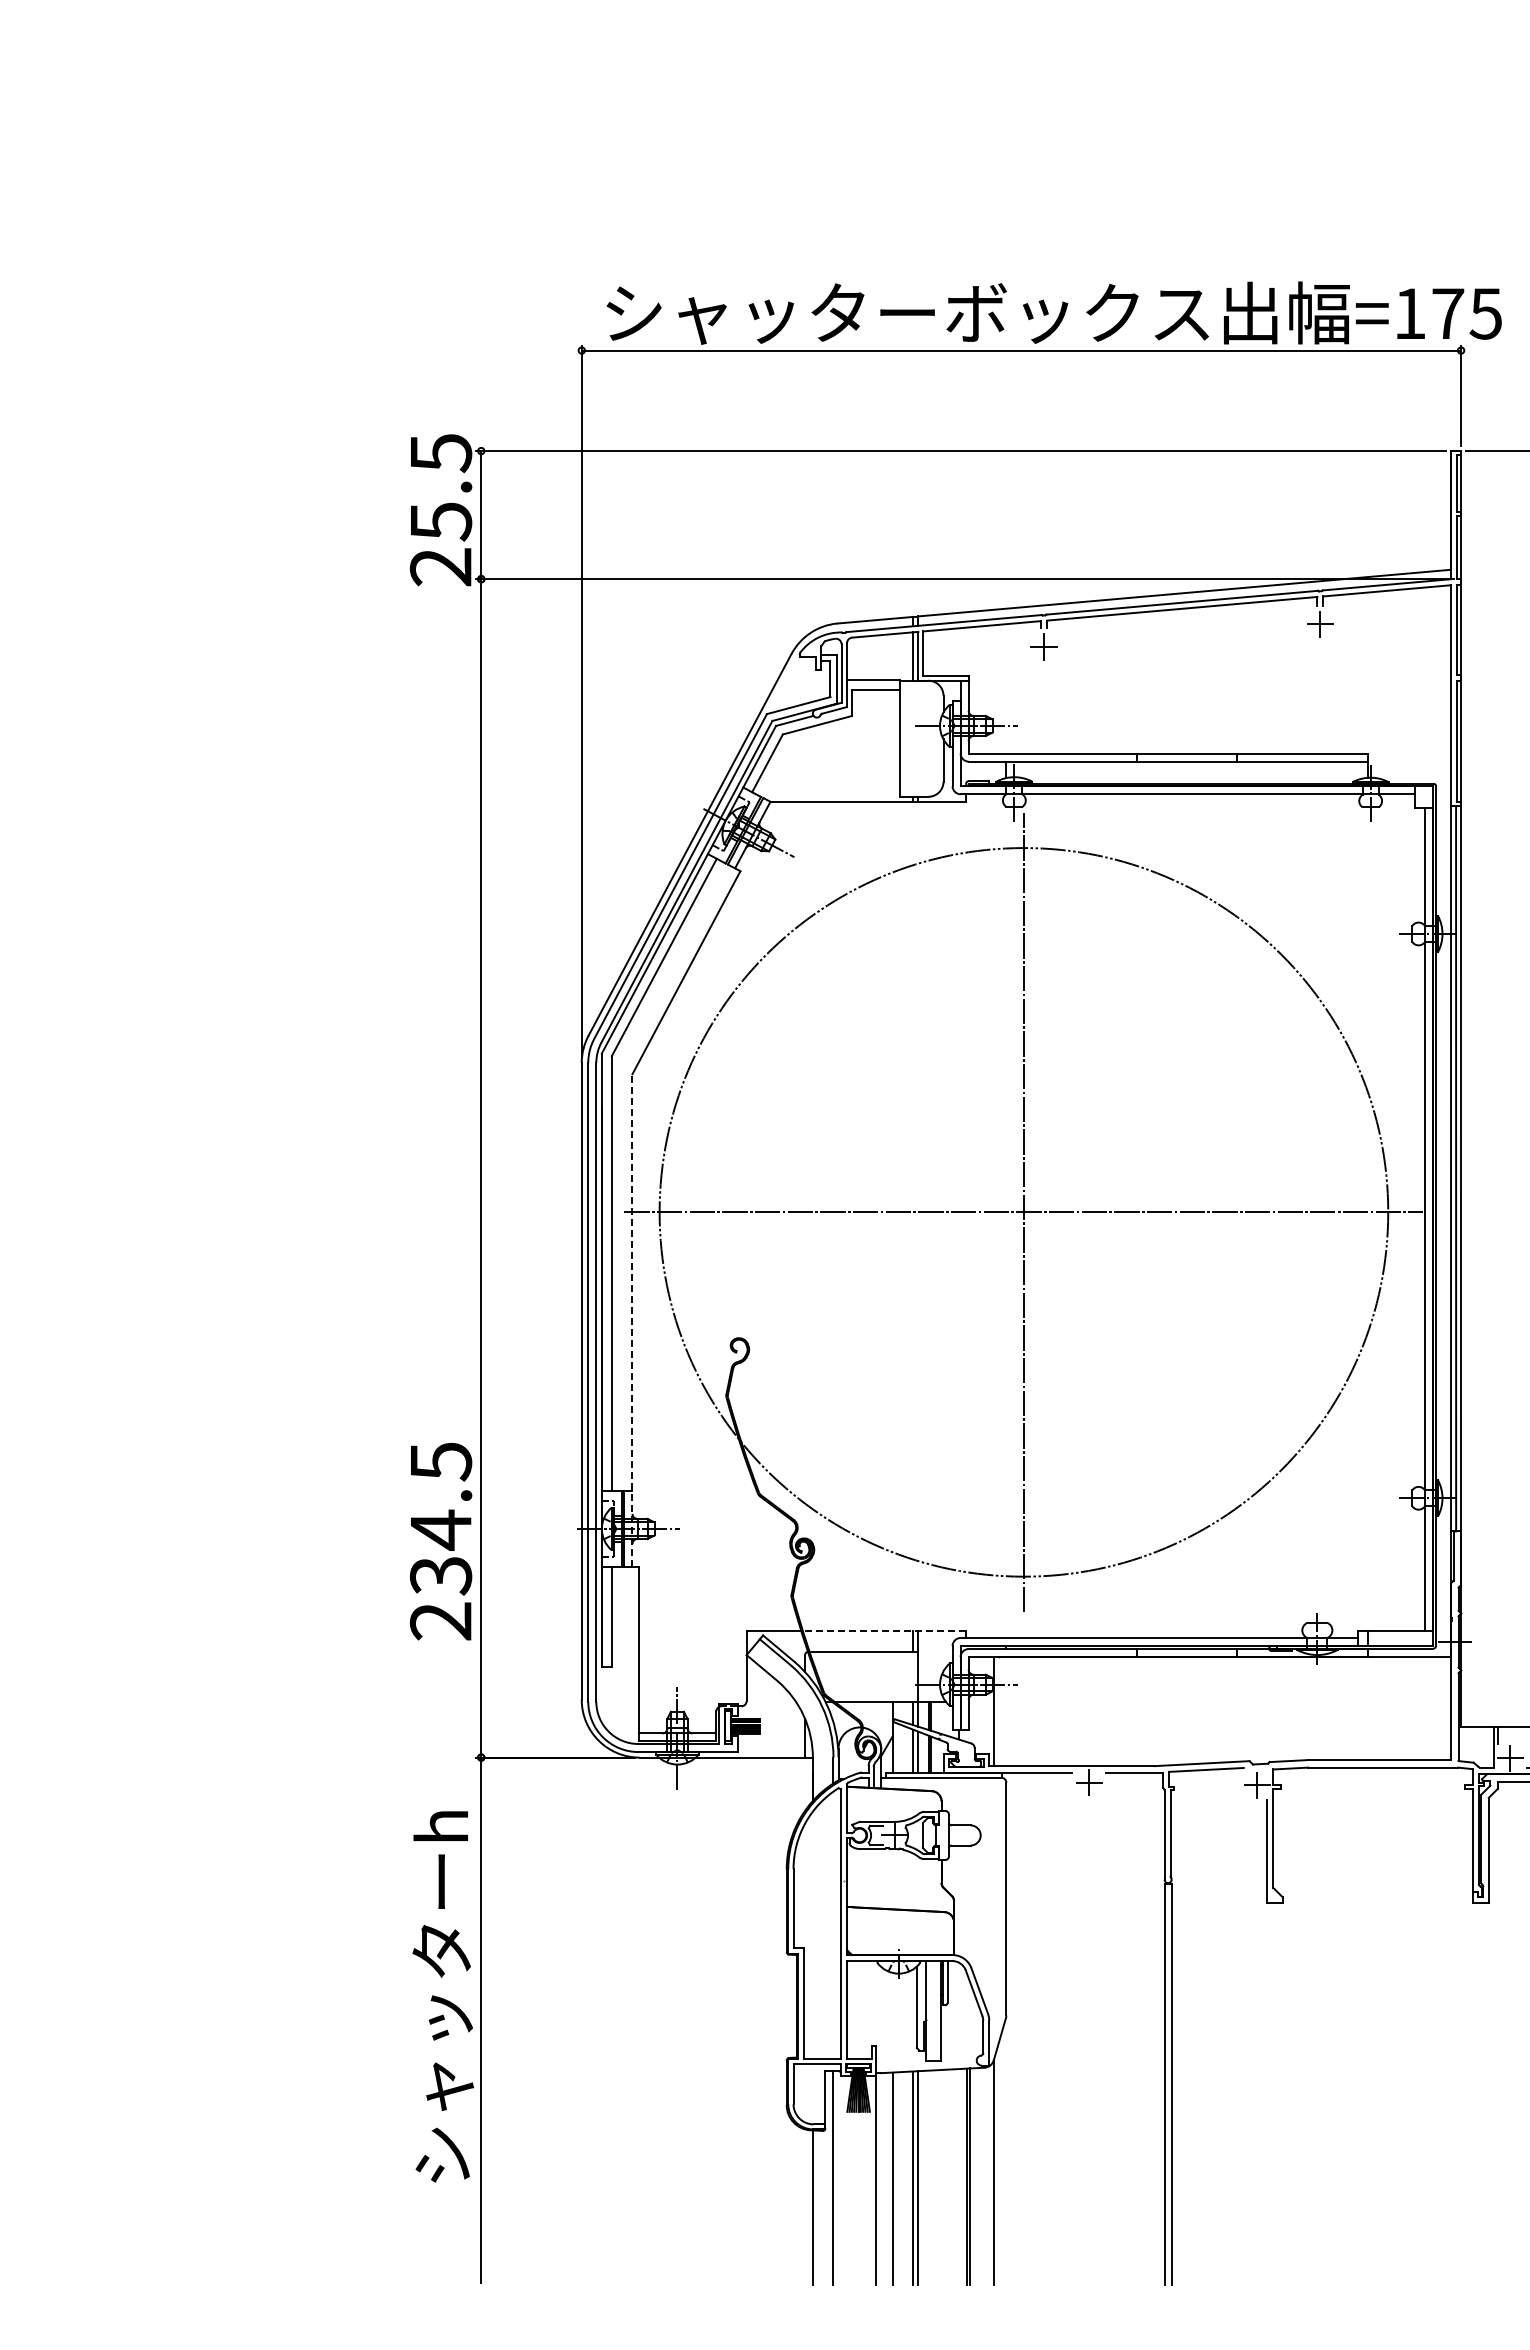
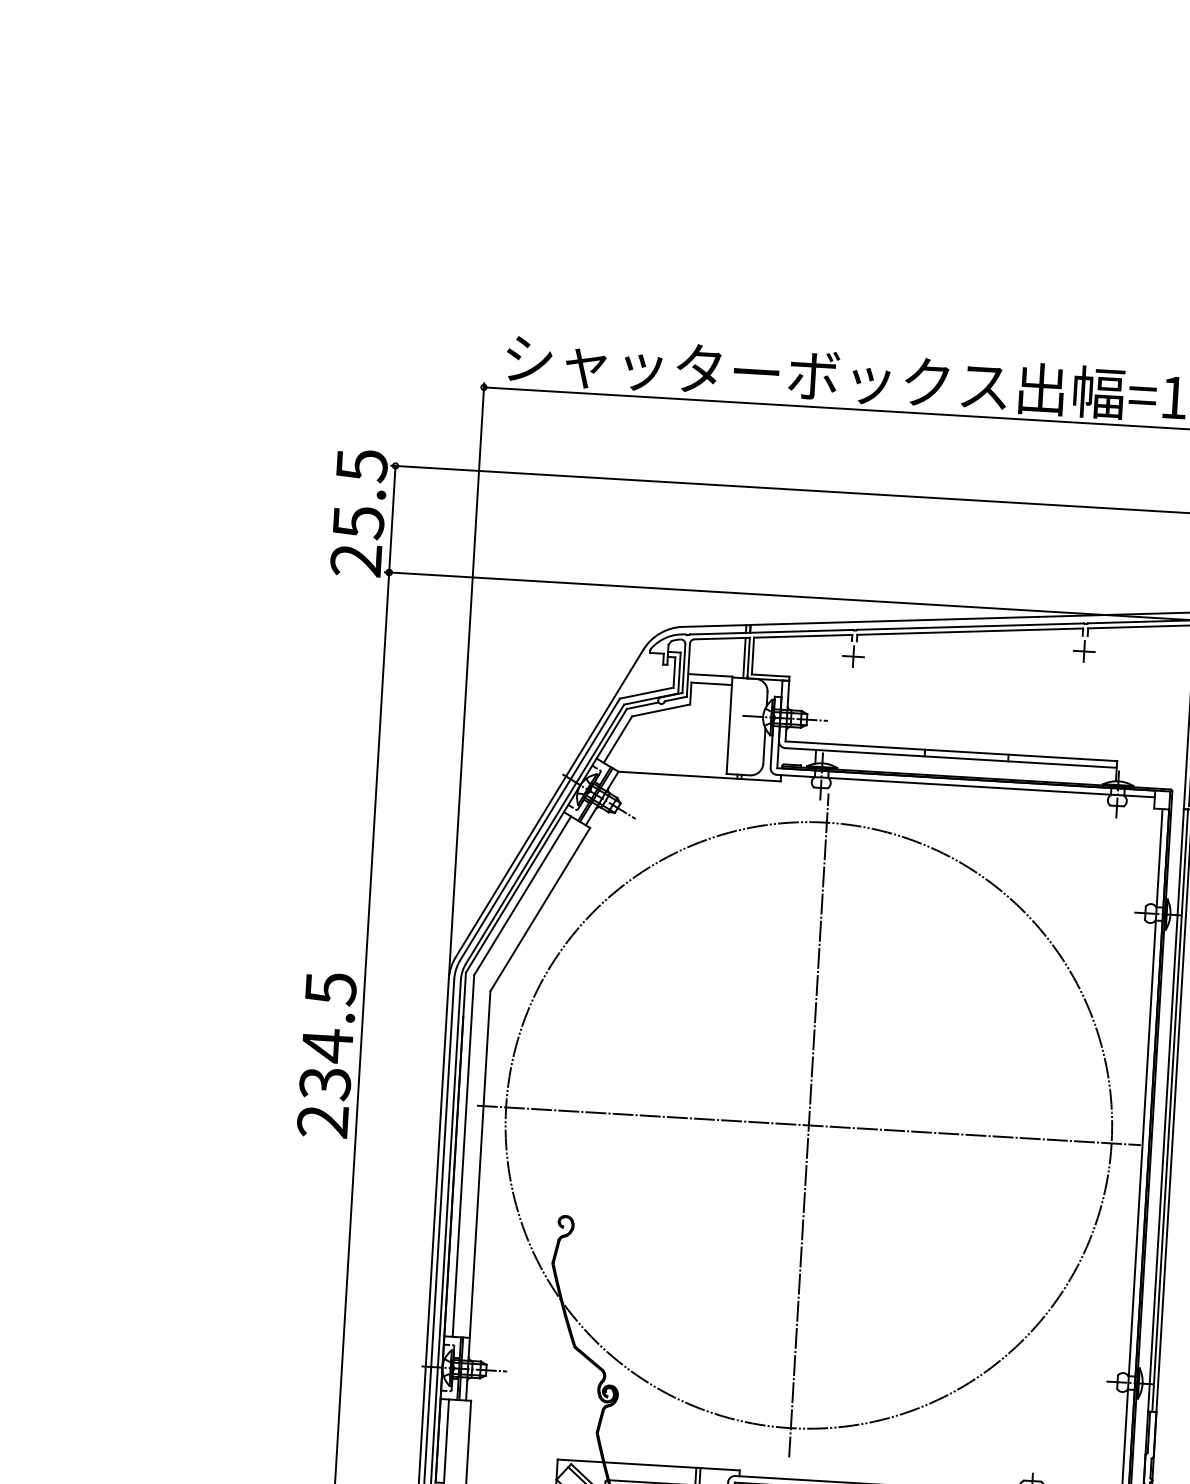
line: (632, 1319) -> (478, 1195), dashed -> solid
text: (441, 1541) -> (327, 1055), moved
line: (883, 1630) -> (671, 1465), dashed -> solid

